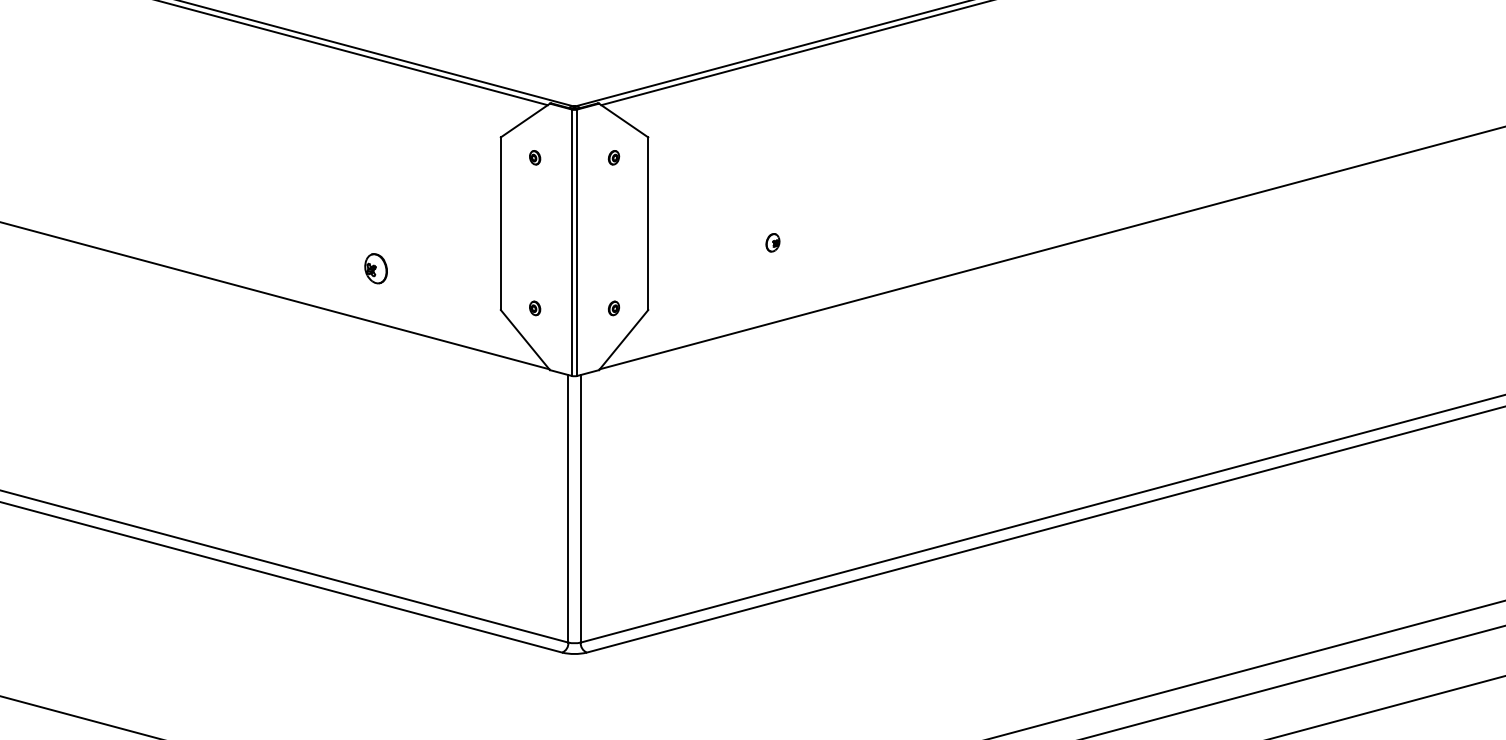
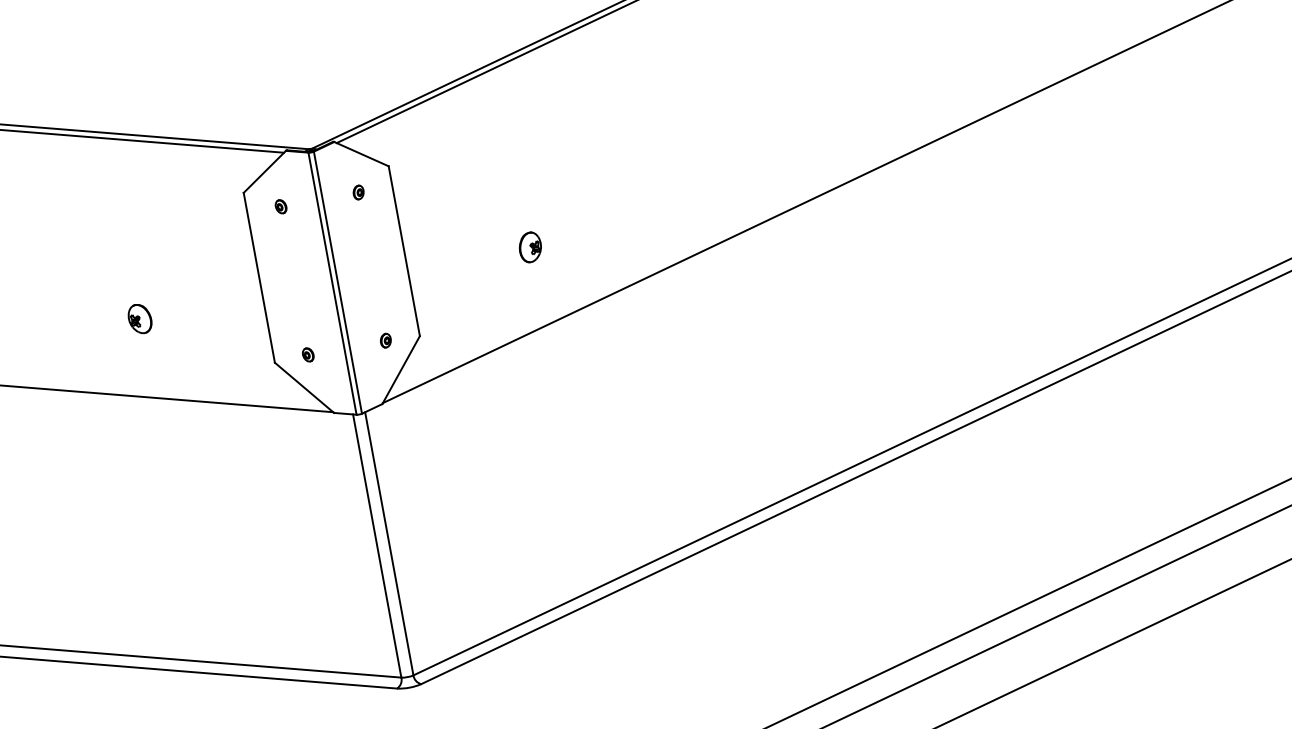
part: (772, 242) -> (529, 247), size x1.67
part: (375, 268) -> (139, 318), moved

